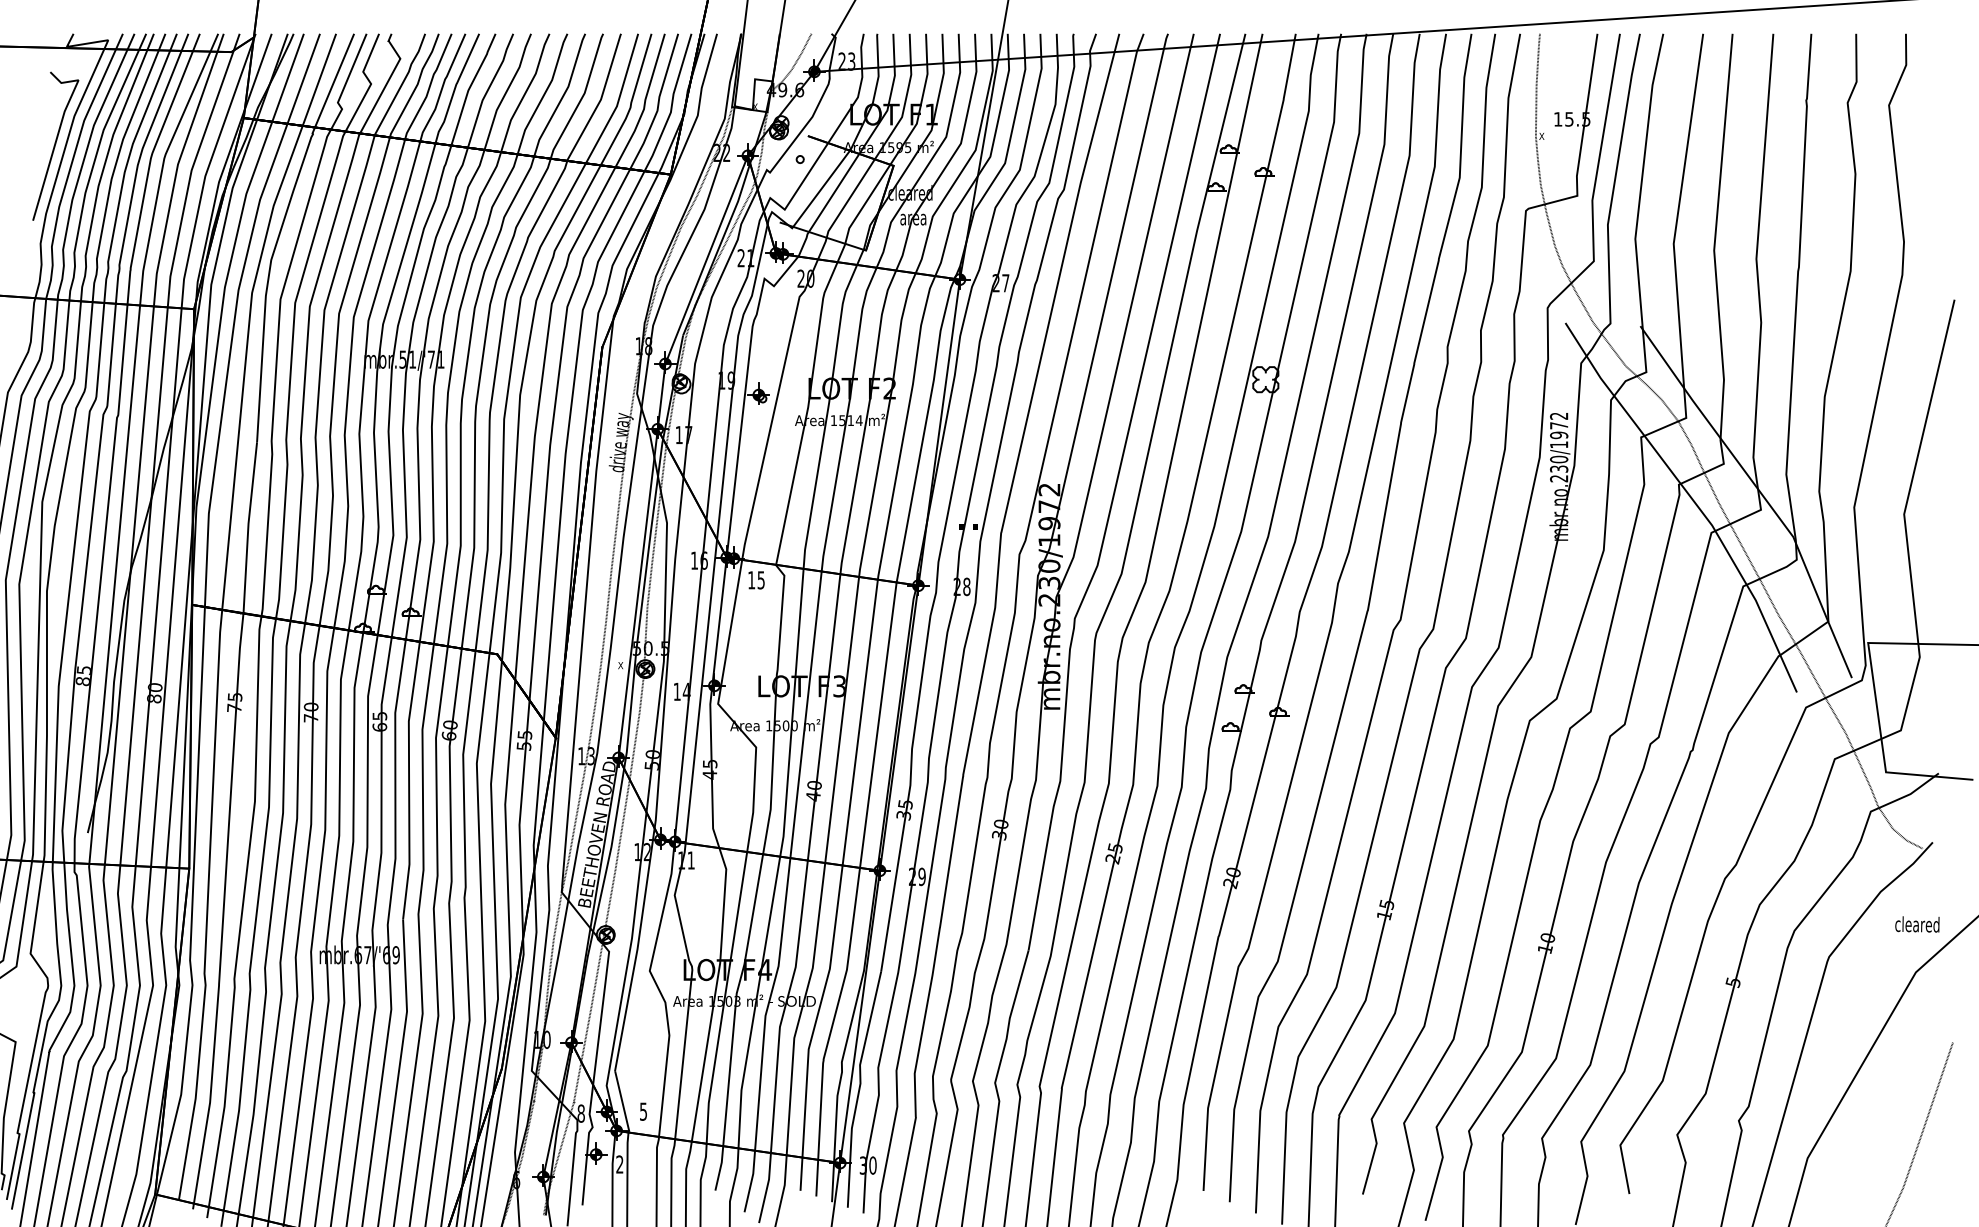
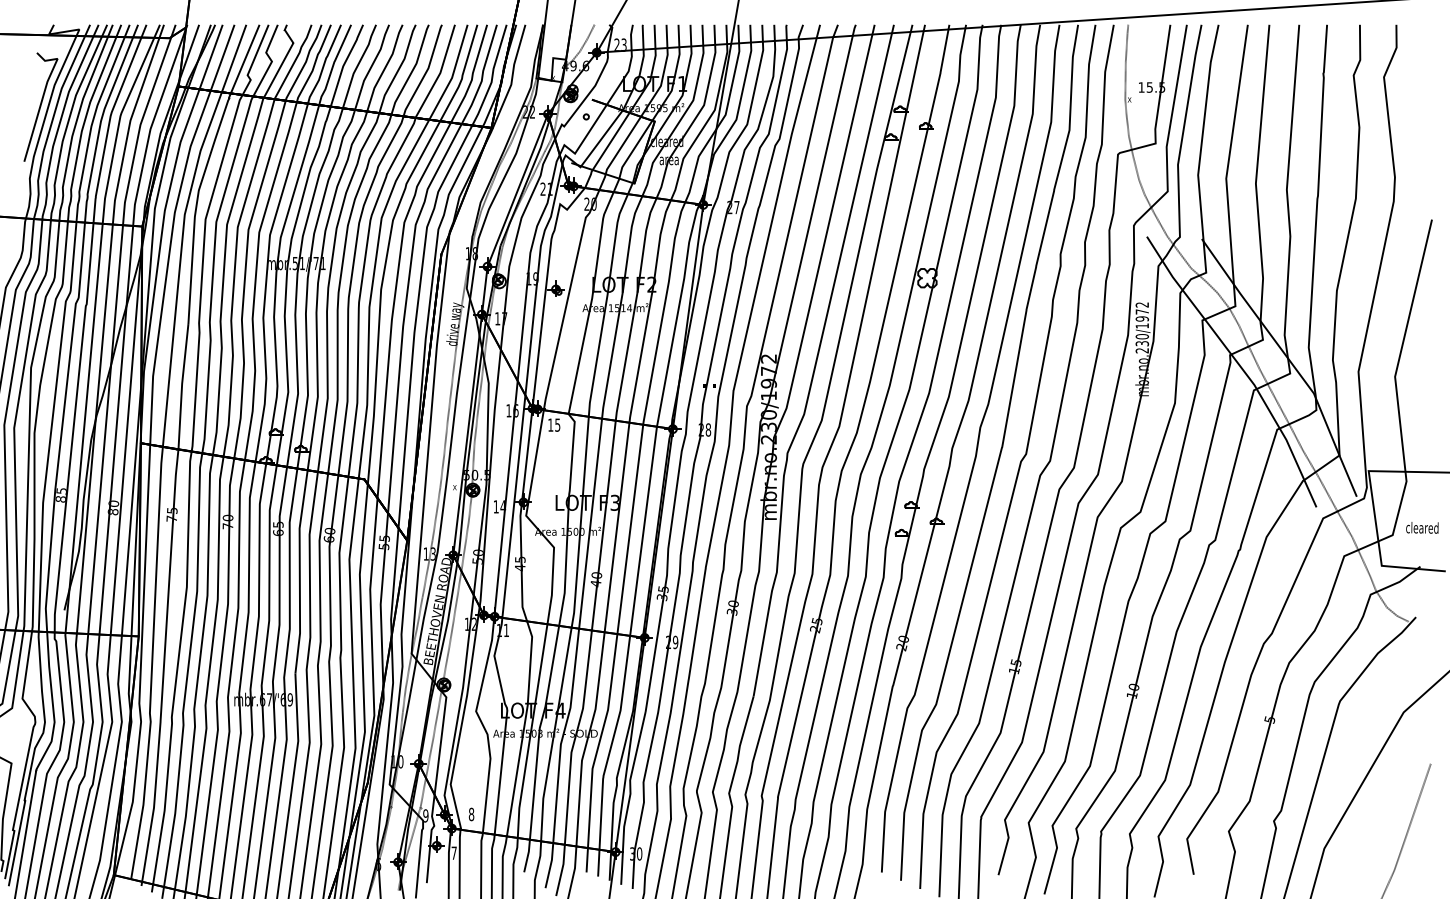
text: (1917, 924) -> (1422, 527), moved
text: (643, 1111) -> (471, 814), 5 -> 8
text: (580, 1113) -> (425, 815), 8 -> 9
text: (619, 1164) -> (453, 853), 2 -> 7

